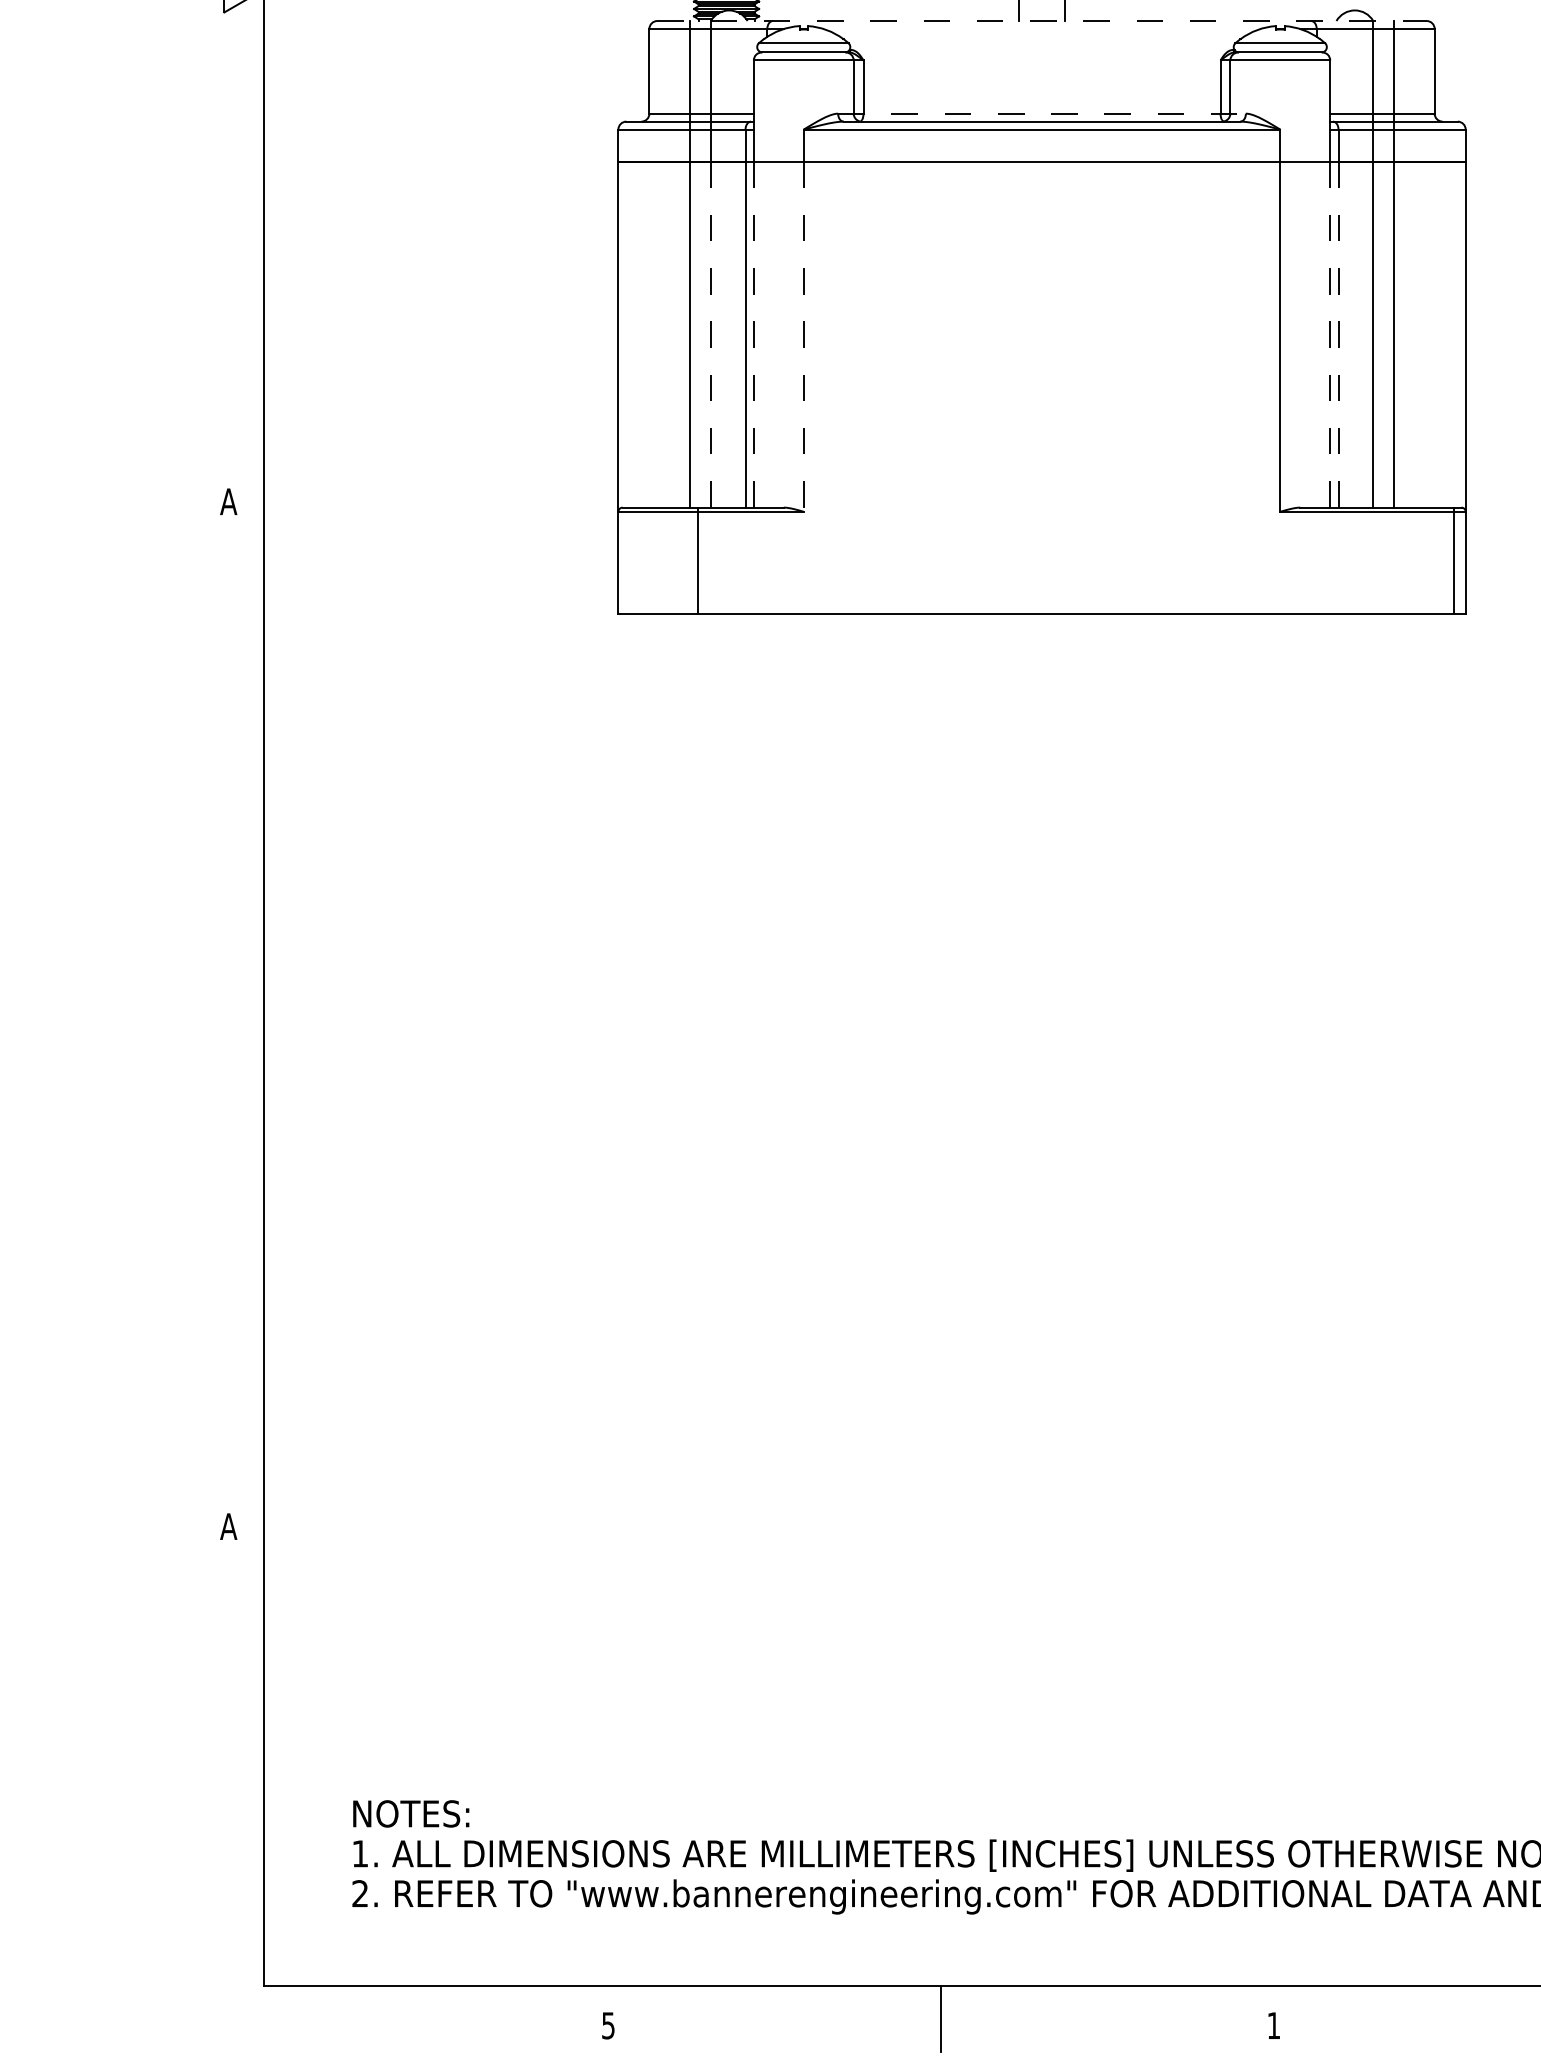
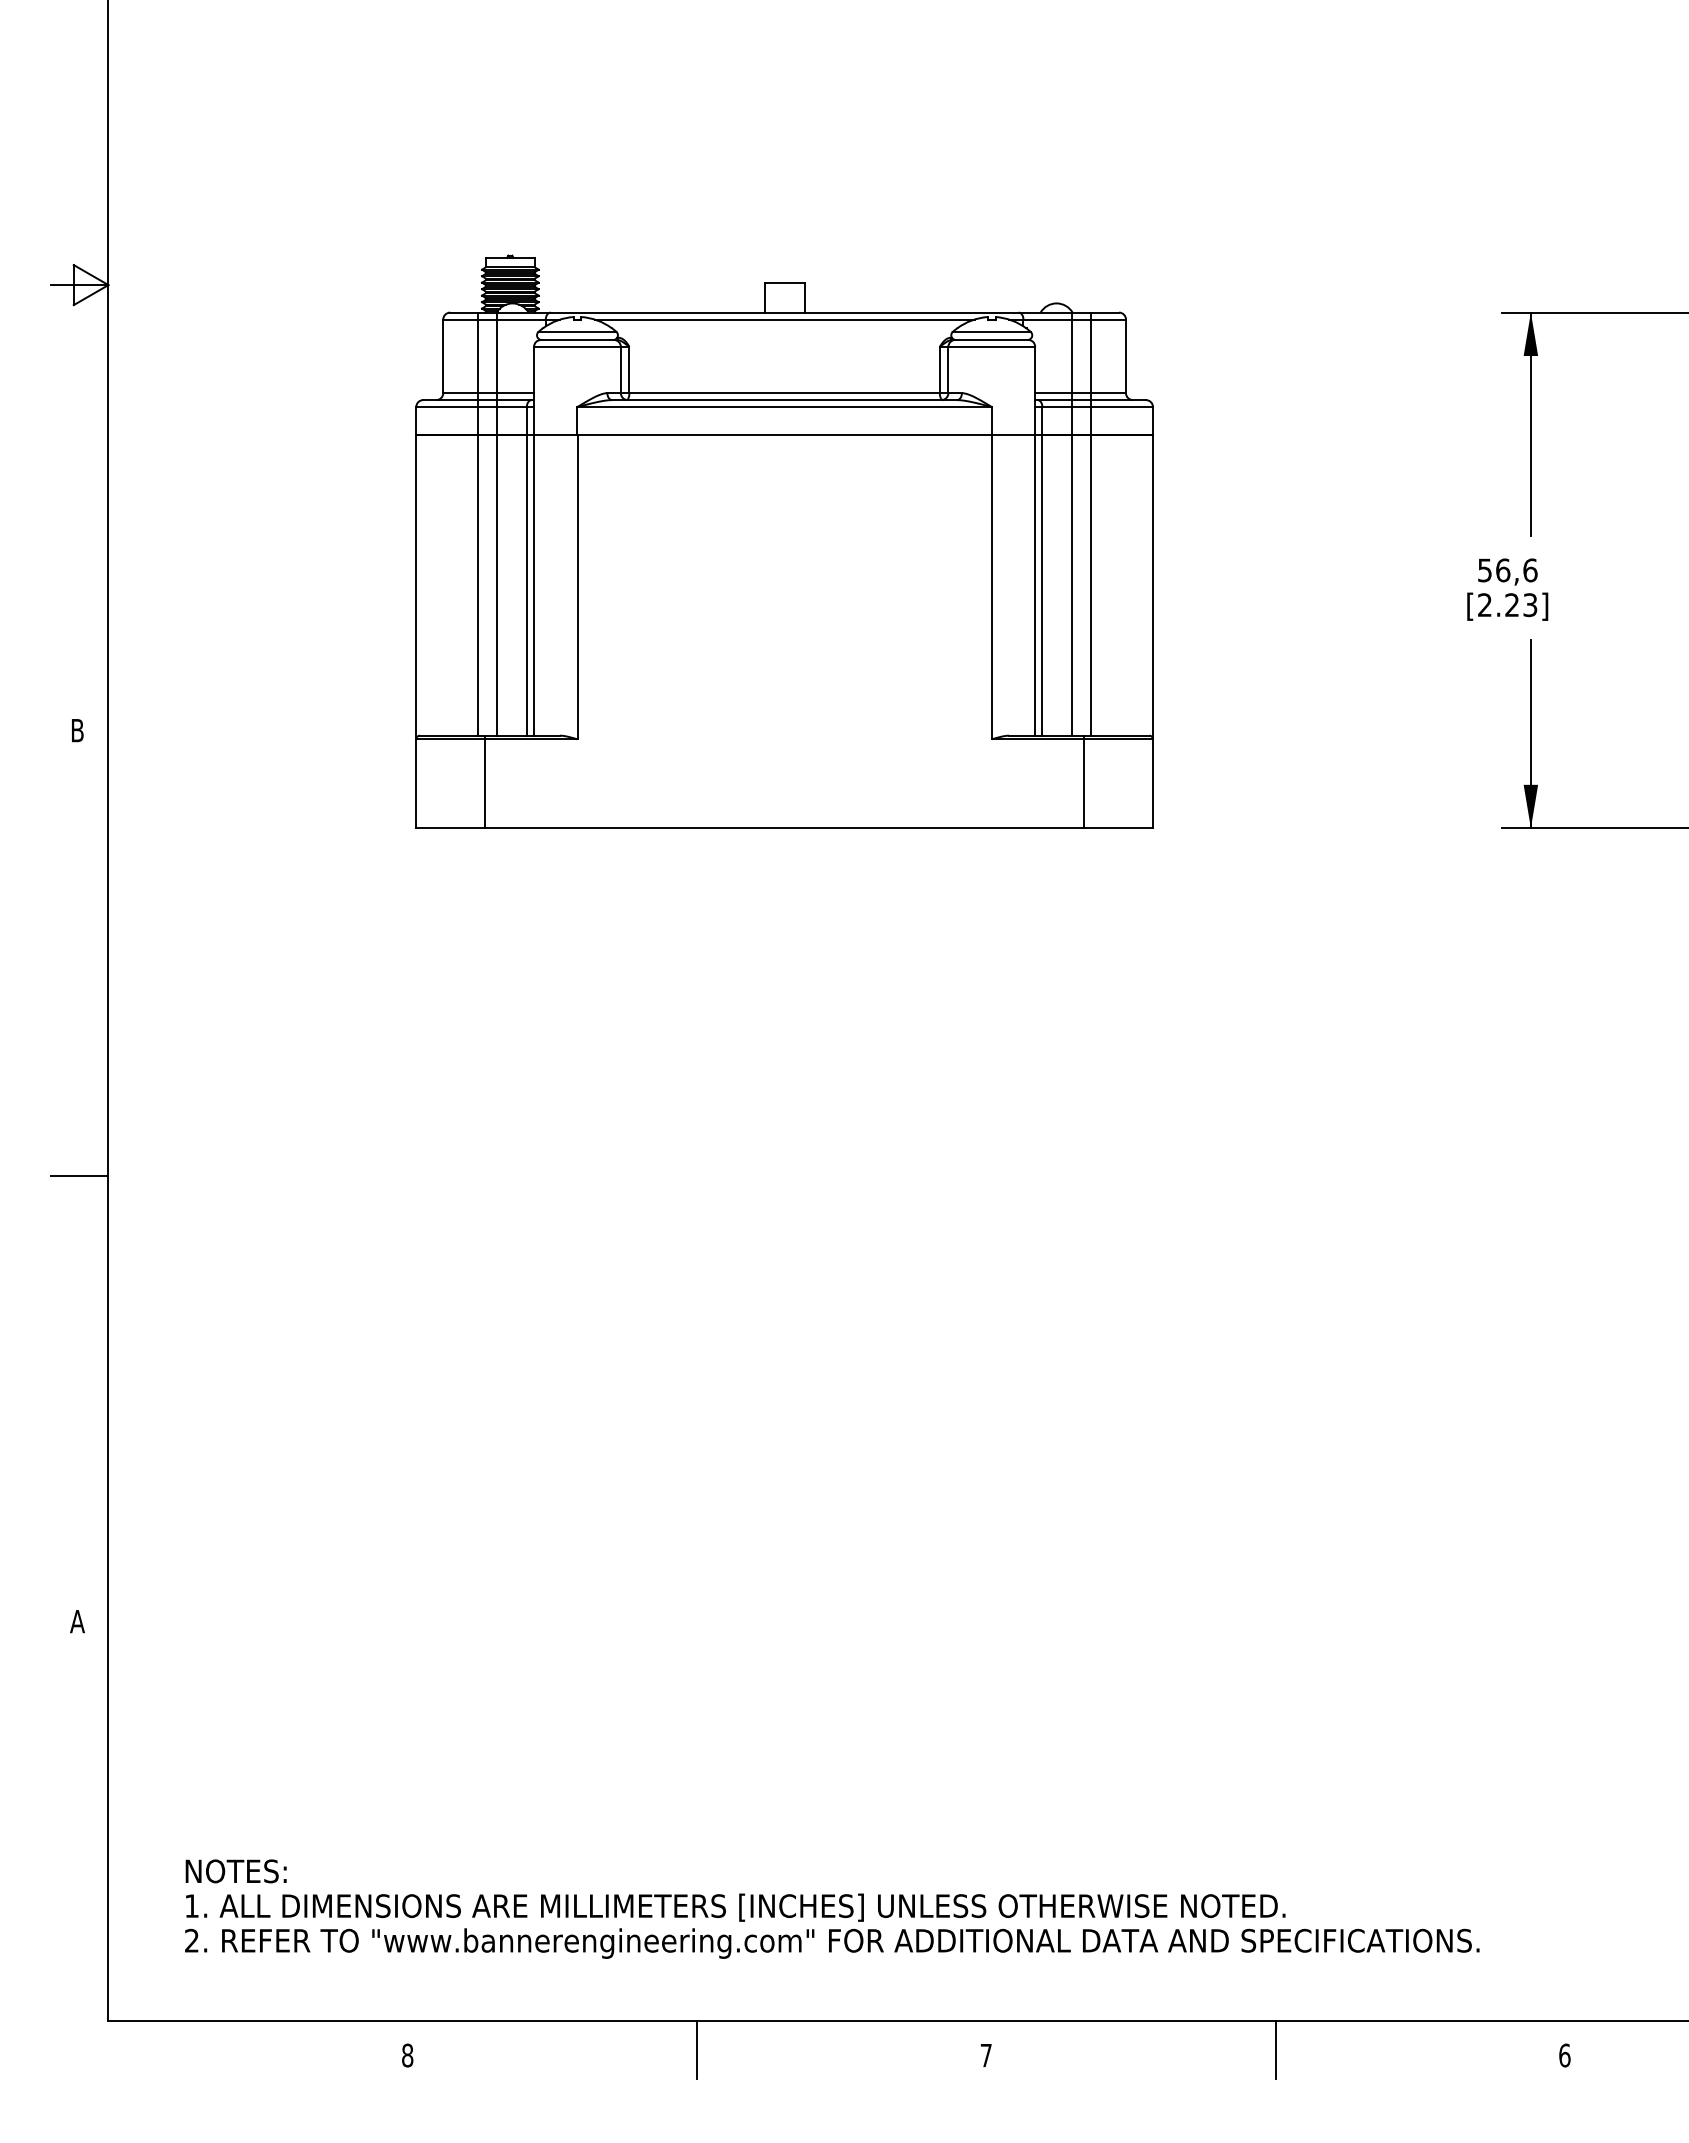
line: (1043, 20) -> (785, 312), dashed -> solid
line: (1041, 28) -> (784, 319), added
line: (1043, 114) -> (785, 393), dashed -> solid
line: (711, 333) -> (497, 584), dashed -> solid
line: (754, 333) -> (534, 584), dashed -> solid
line: (1330, 333) -> (1035, 584), dashed -> solid
line: (1338, 333) -> (1042, 584), dashed -> solid
line: (803, 337) -> (577, 587), dashed -> solid
text: (228, 501) -> (77, 730), A -> B
line: (1453, 560) -> (1083, 781), moved
line: (230, 1014) -> (79, 1176), added
text: (608, 2025) -> (407, 2055), 5 -> 8
text: (1274, 2025) -> (986, 2055), 1 -> 7

